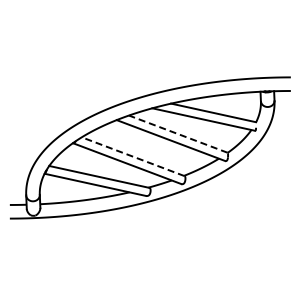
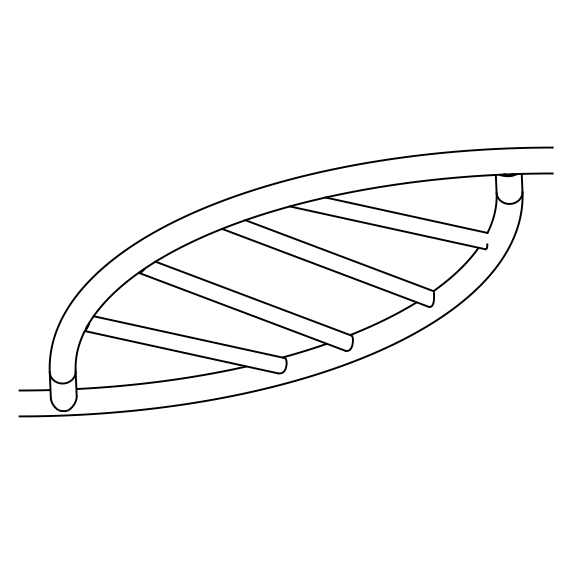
line: (178, 134) -> (339, 256), dashed -> solid
line: (133, 156) -> (253, 298), dashed -> solid

